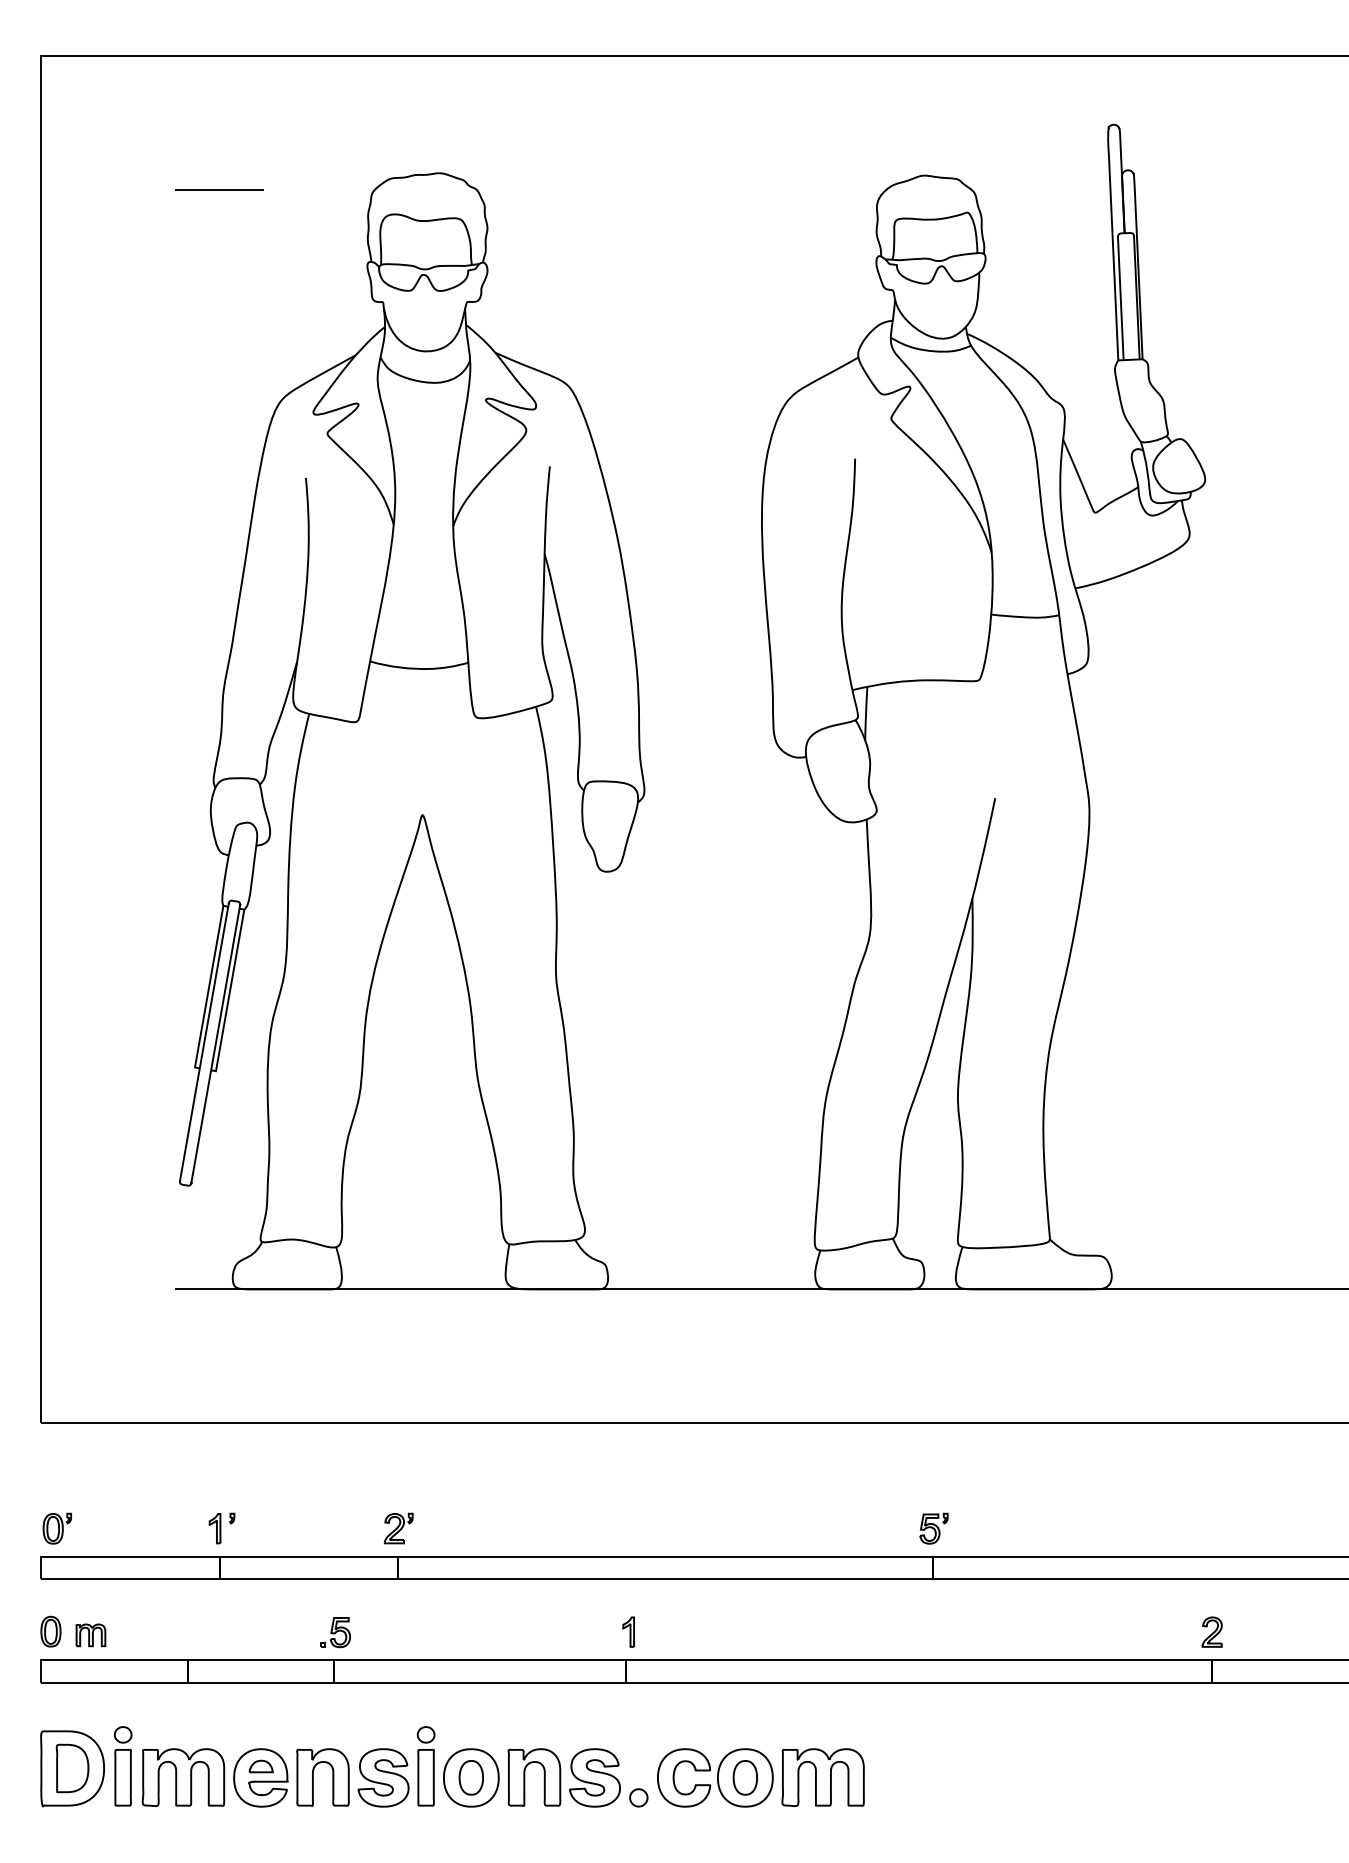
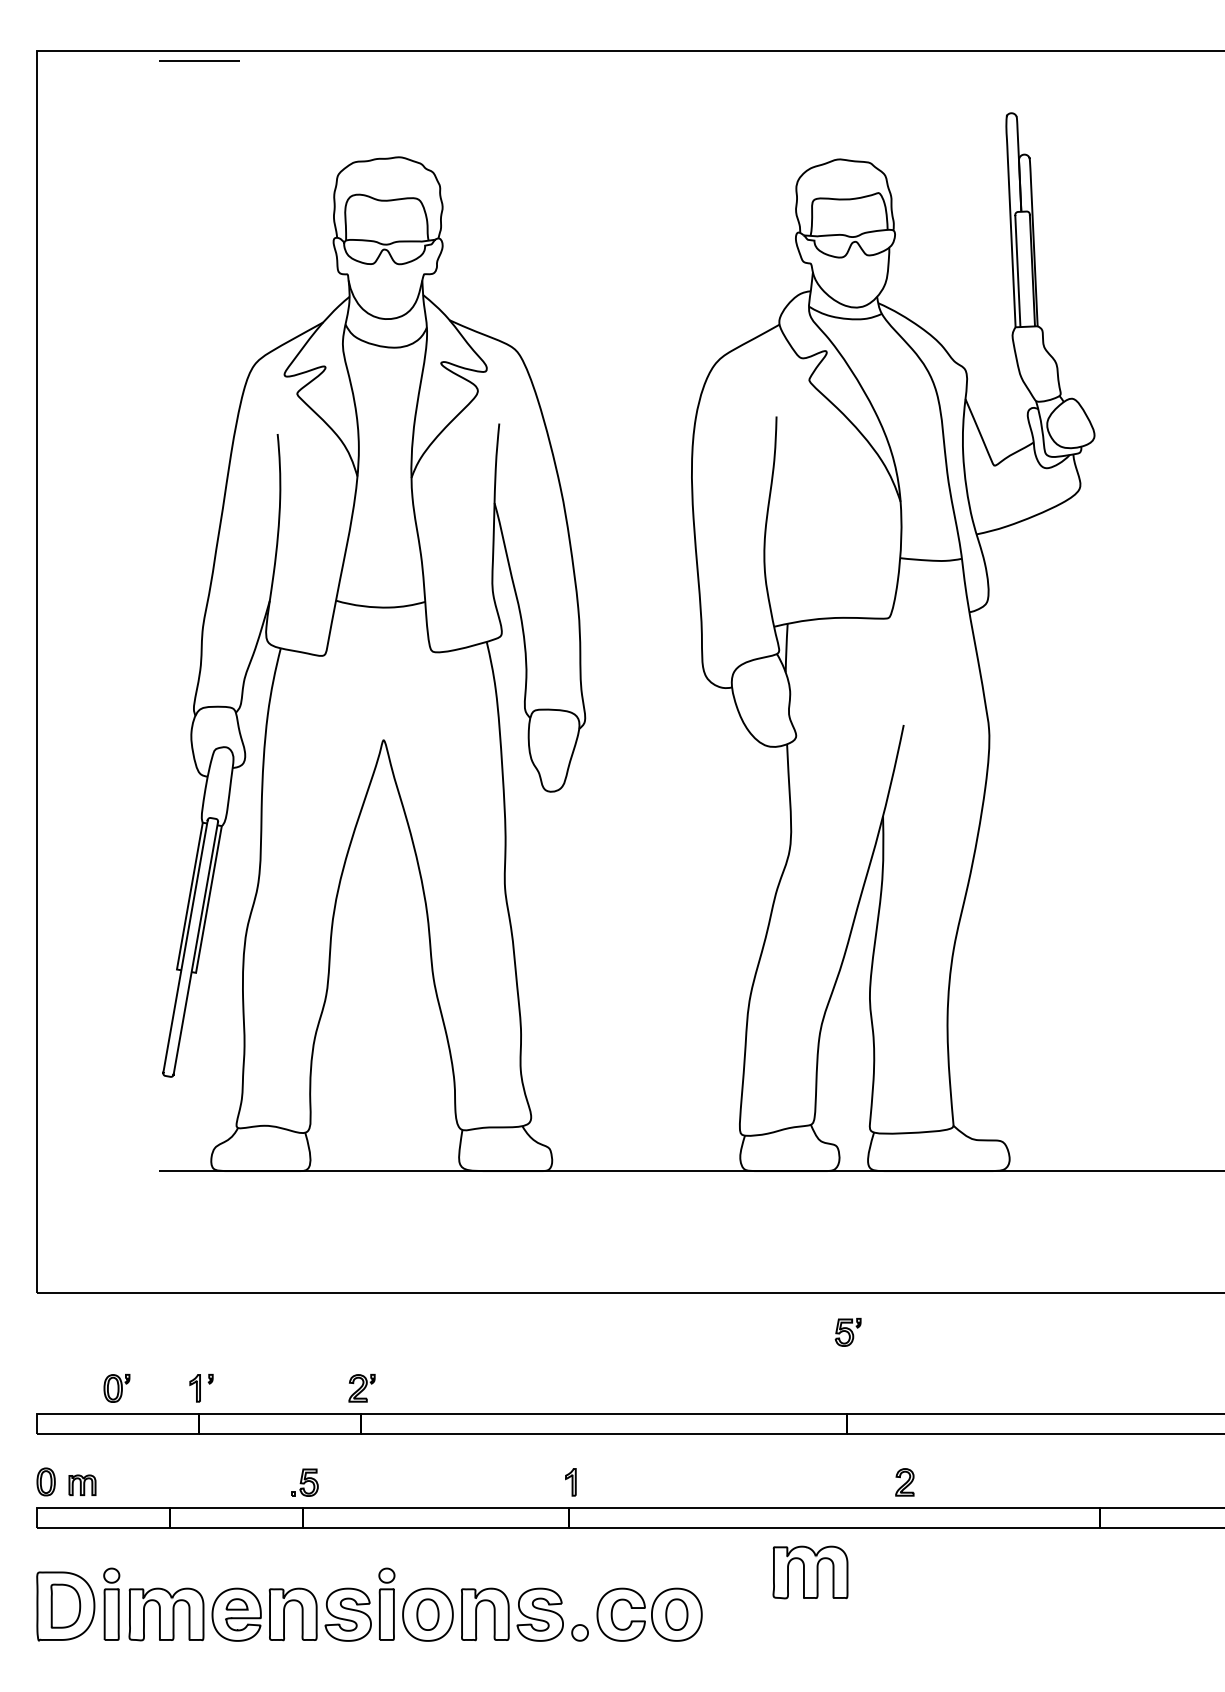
line: (219, 188) -> (199, 60), moved
part: (56, 1528) -> (116, 1388), moved
part: (933, 1528) -> (847, 1332), moved
part: (1211, 1632) -> (904, 1482), moved
part: (823, 1777) -> (810, 1572), moved

